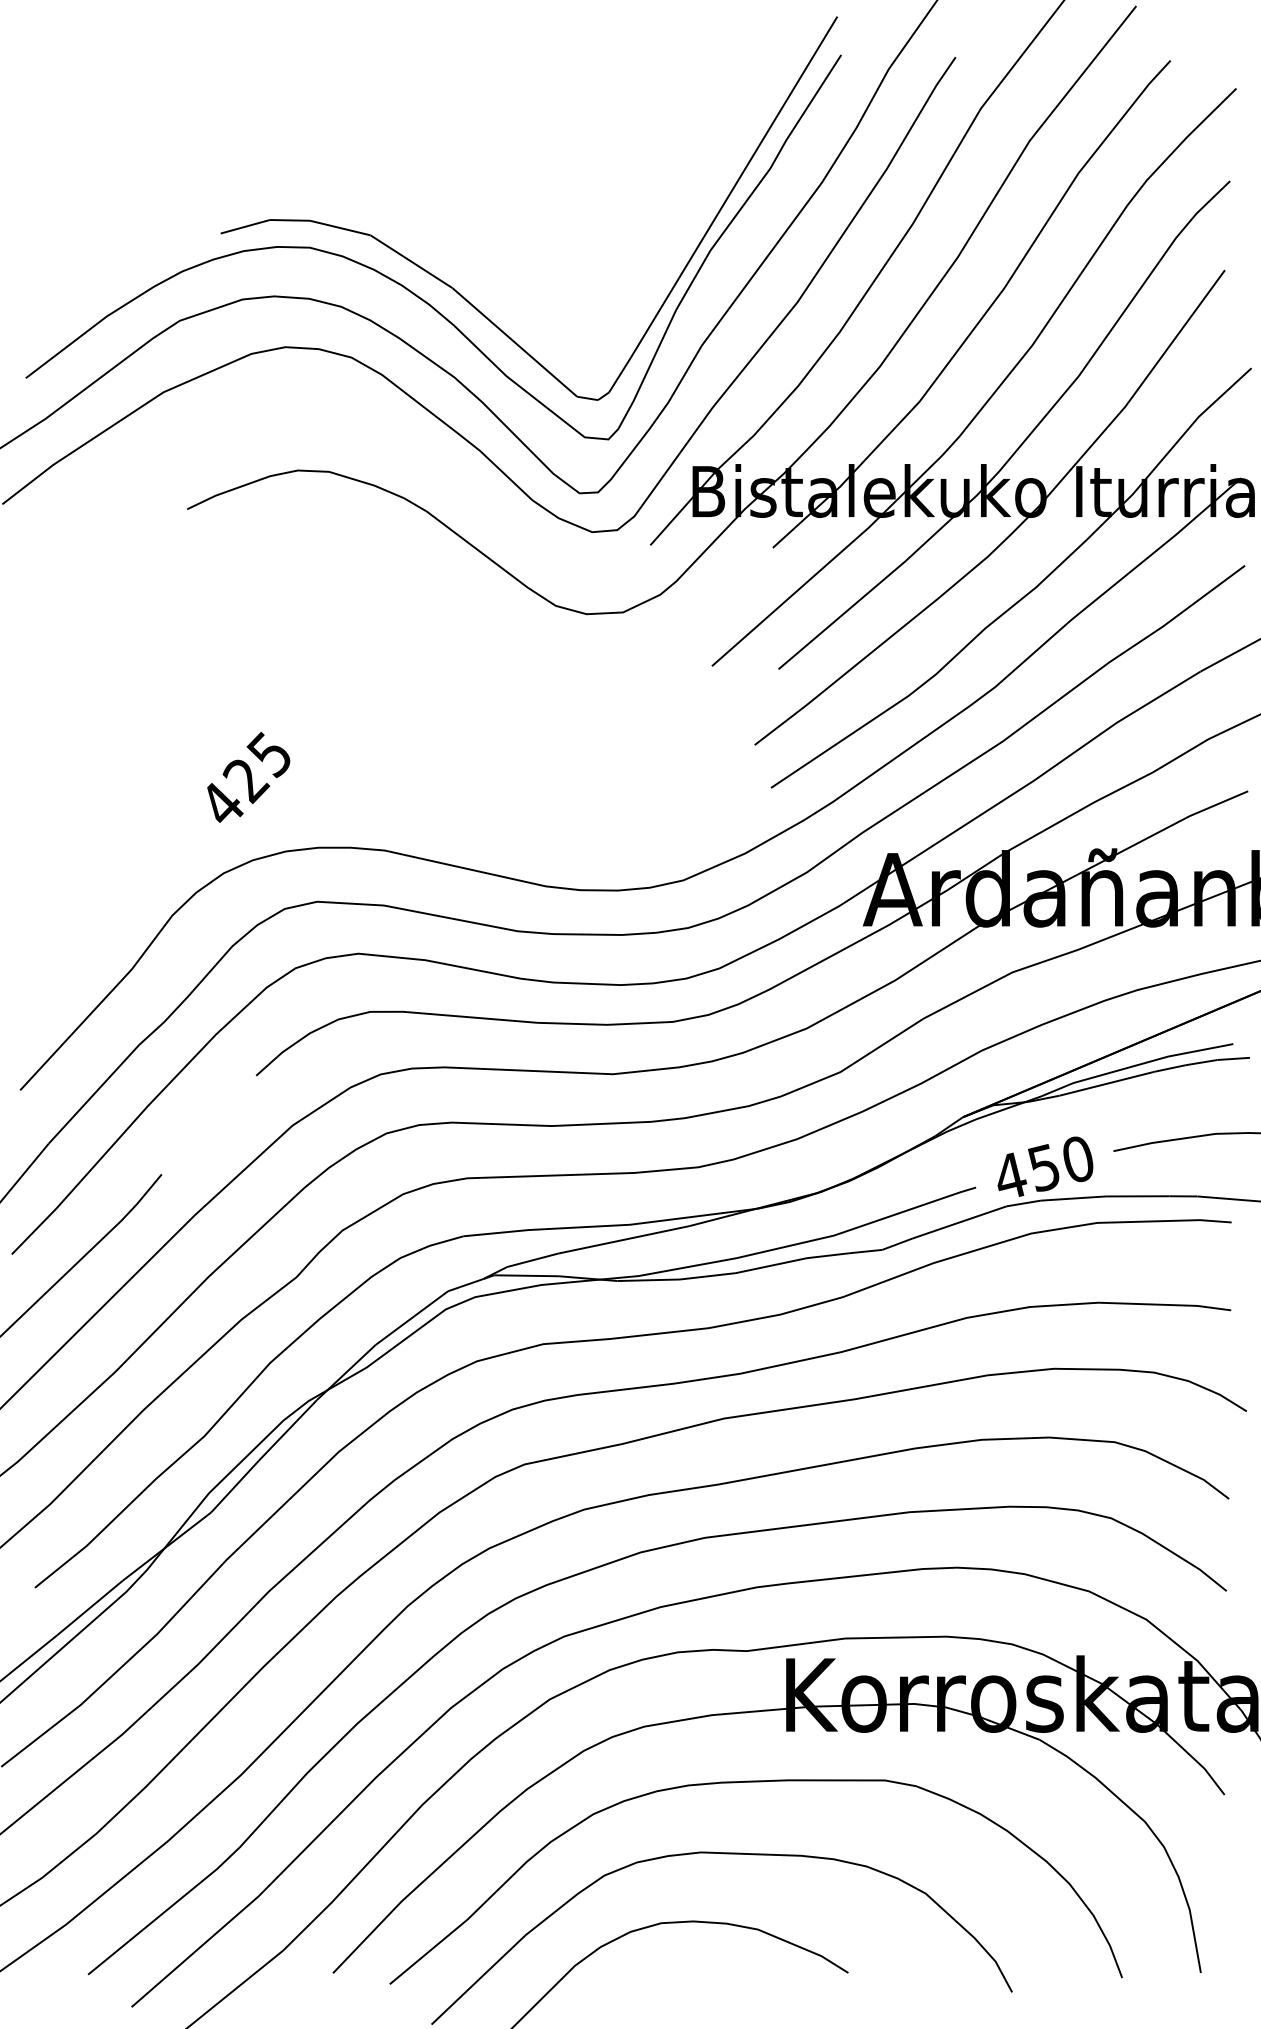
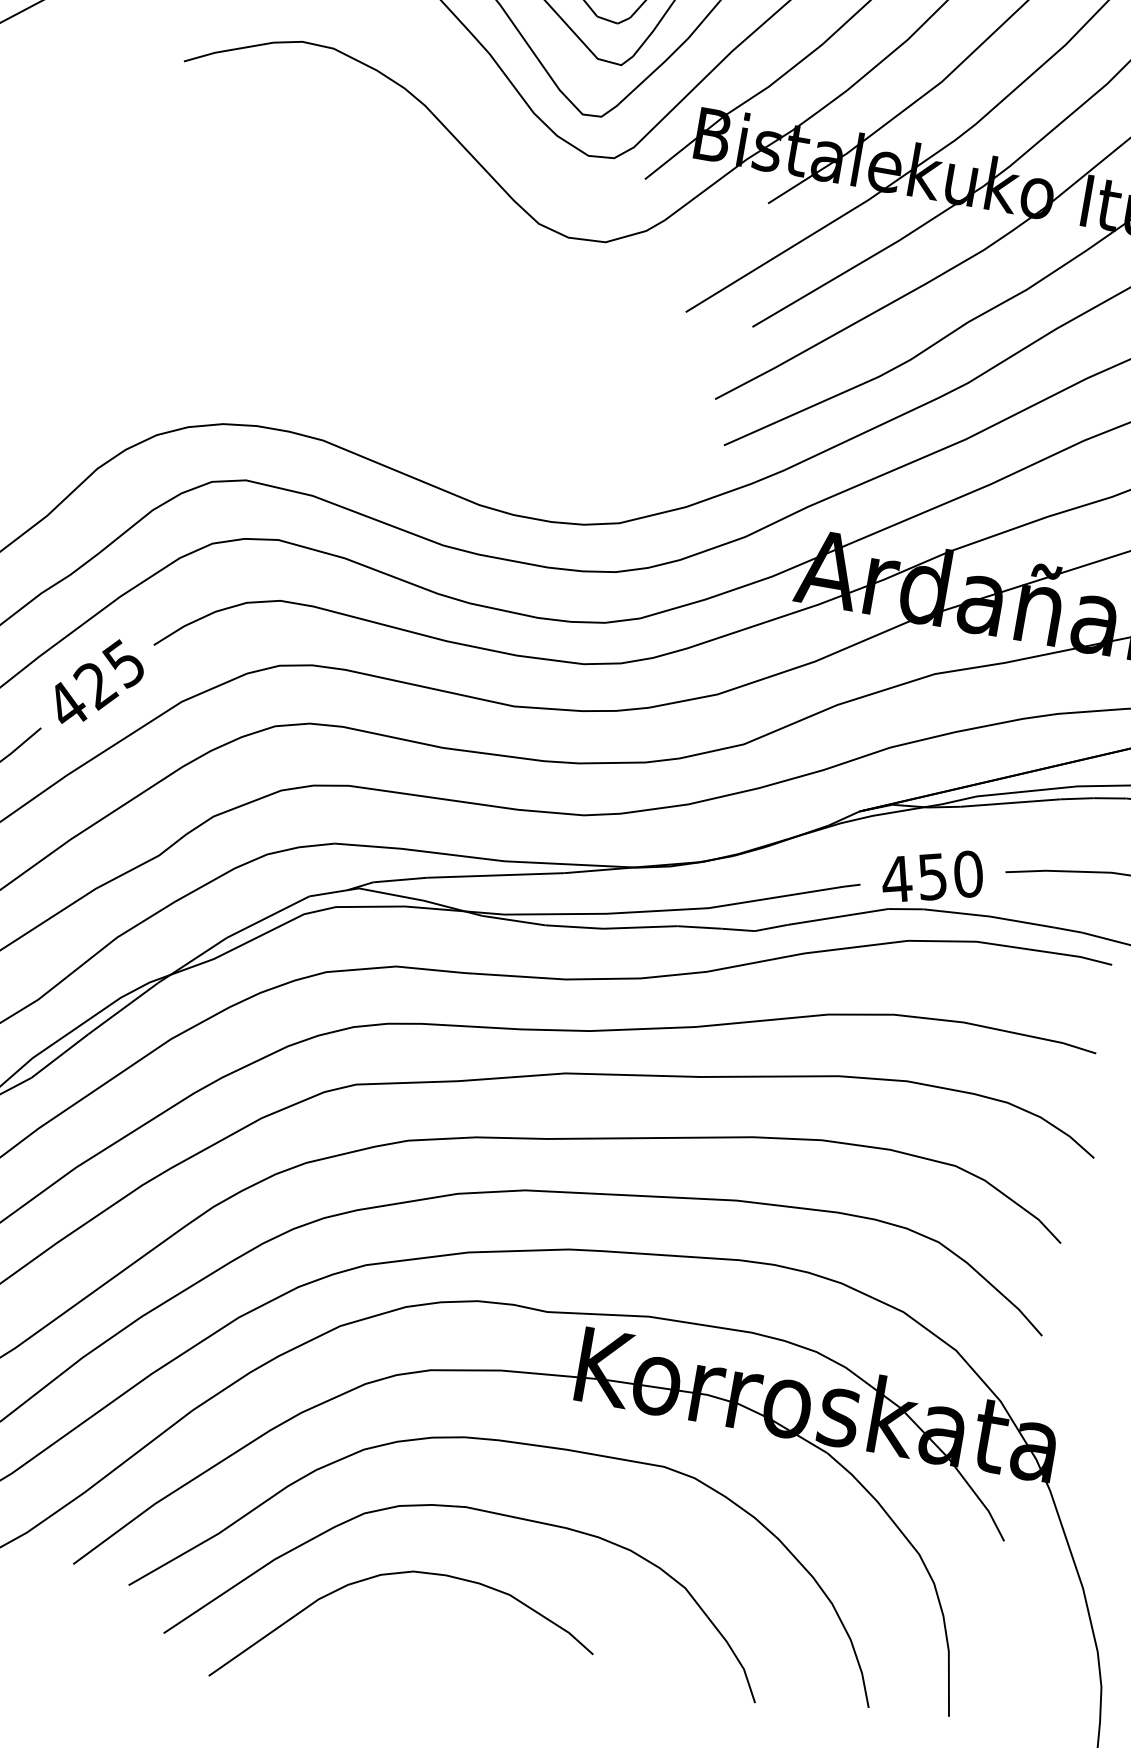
text: (248, 776) -> (98, 682), moved

